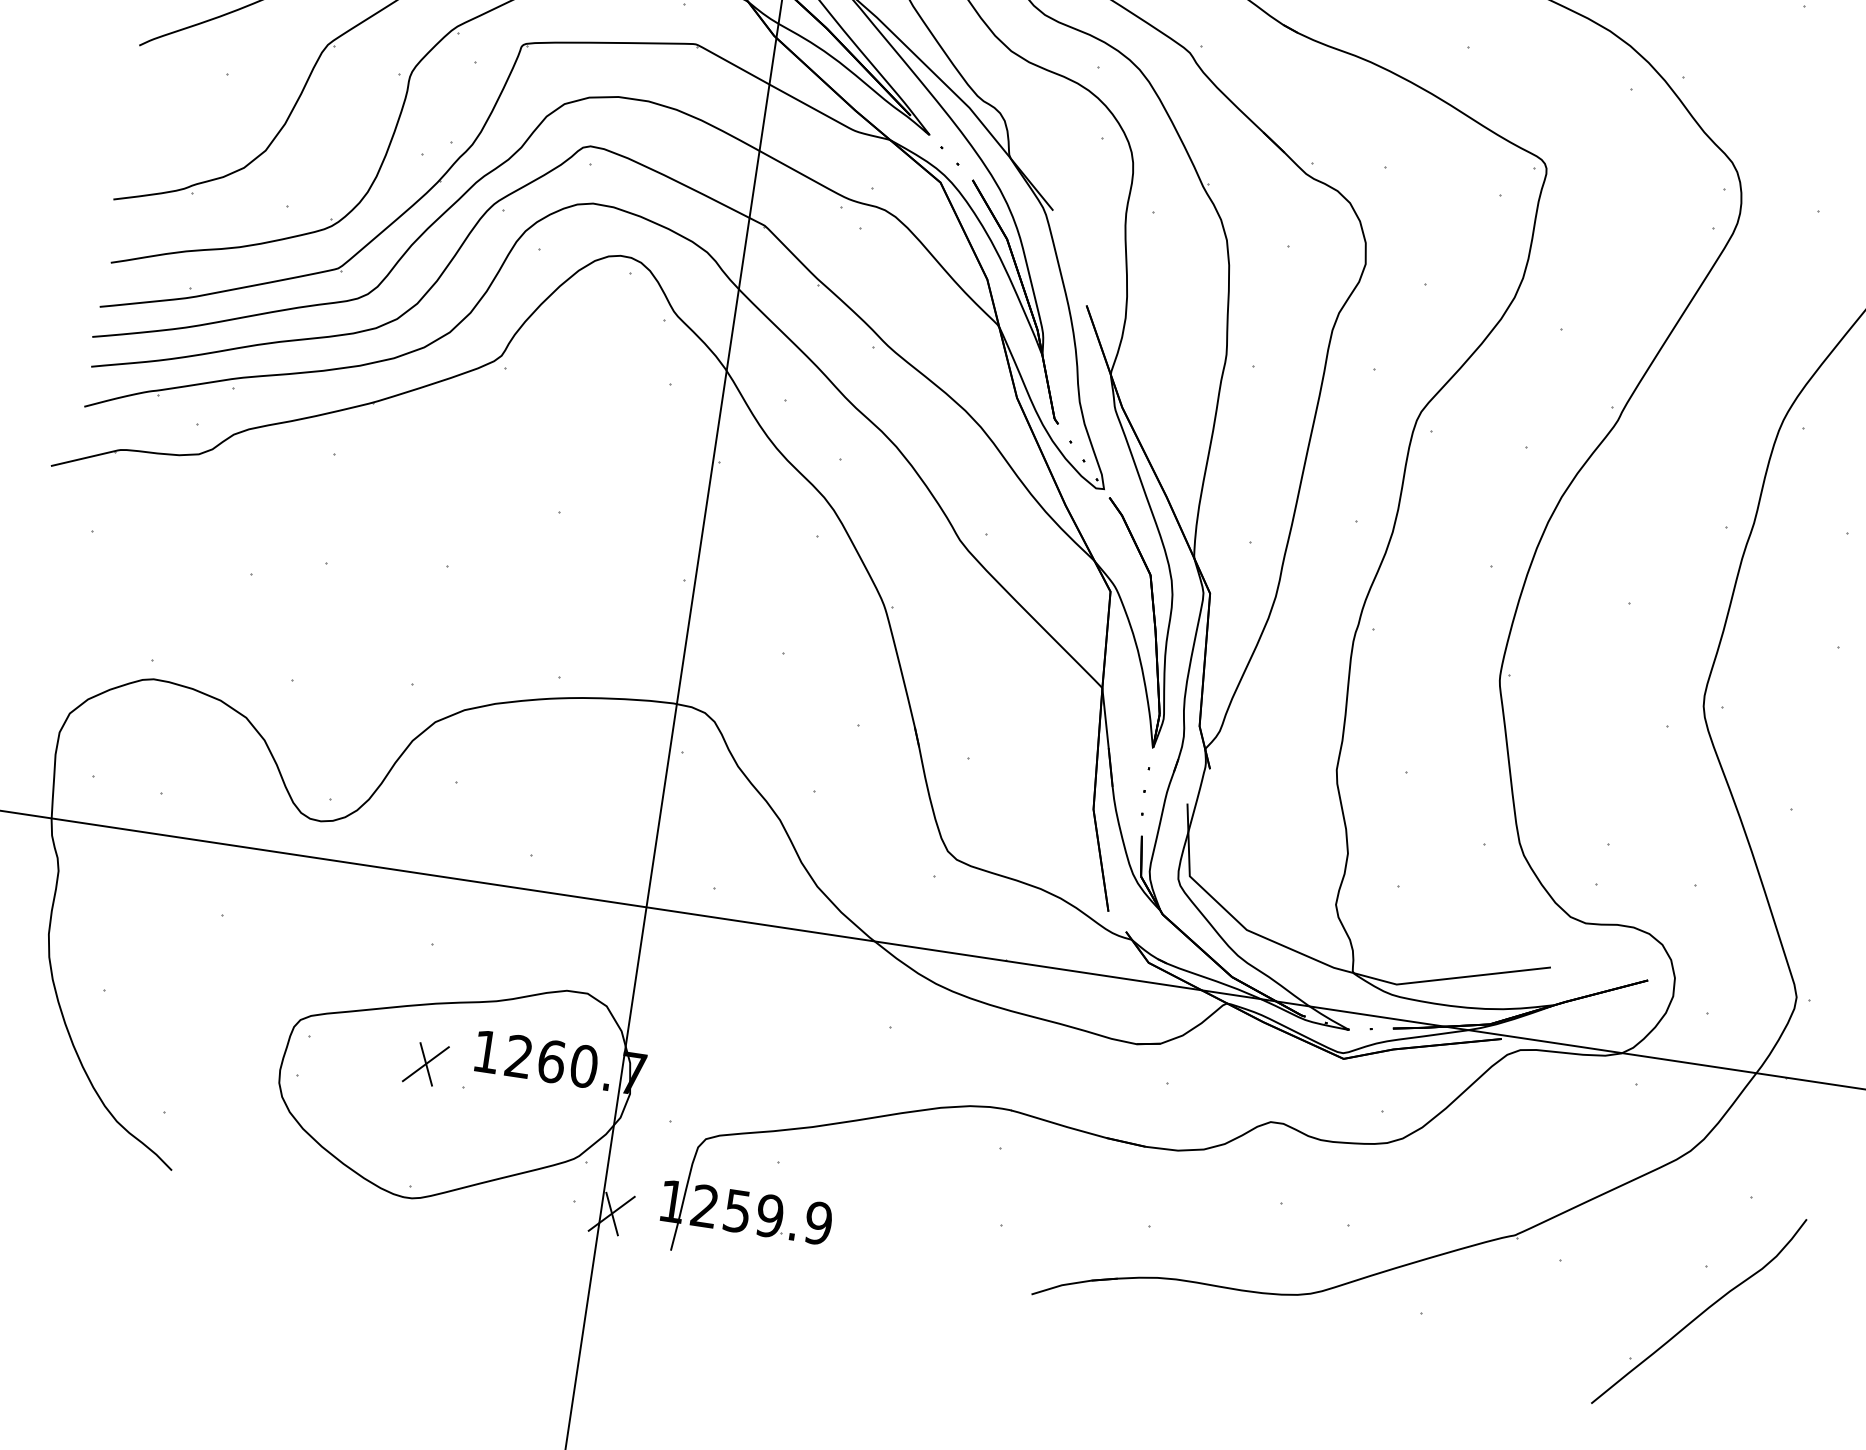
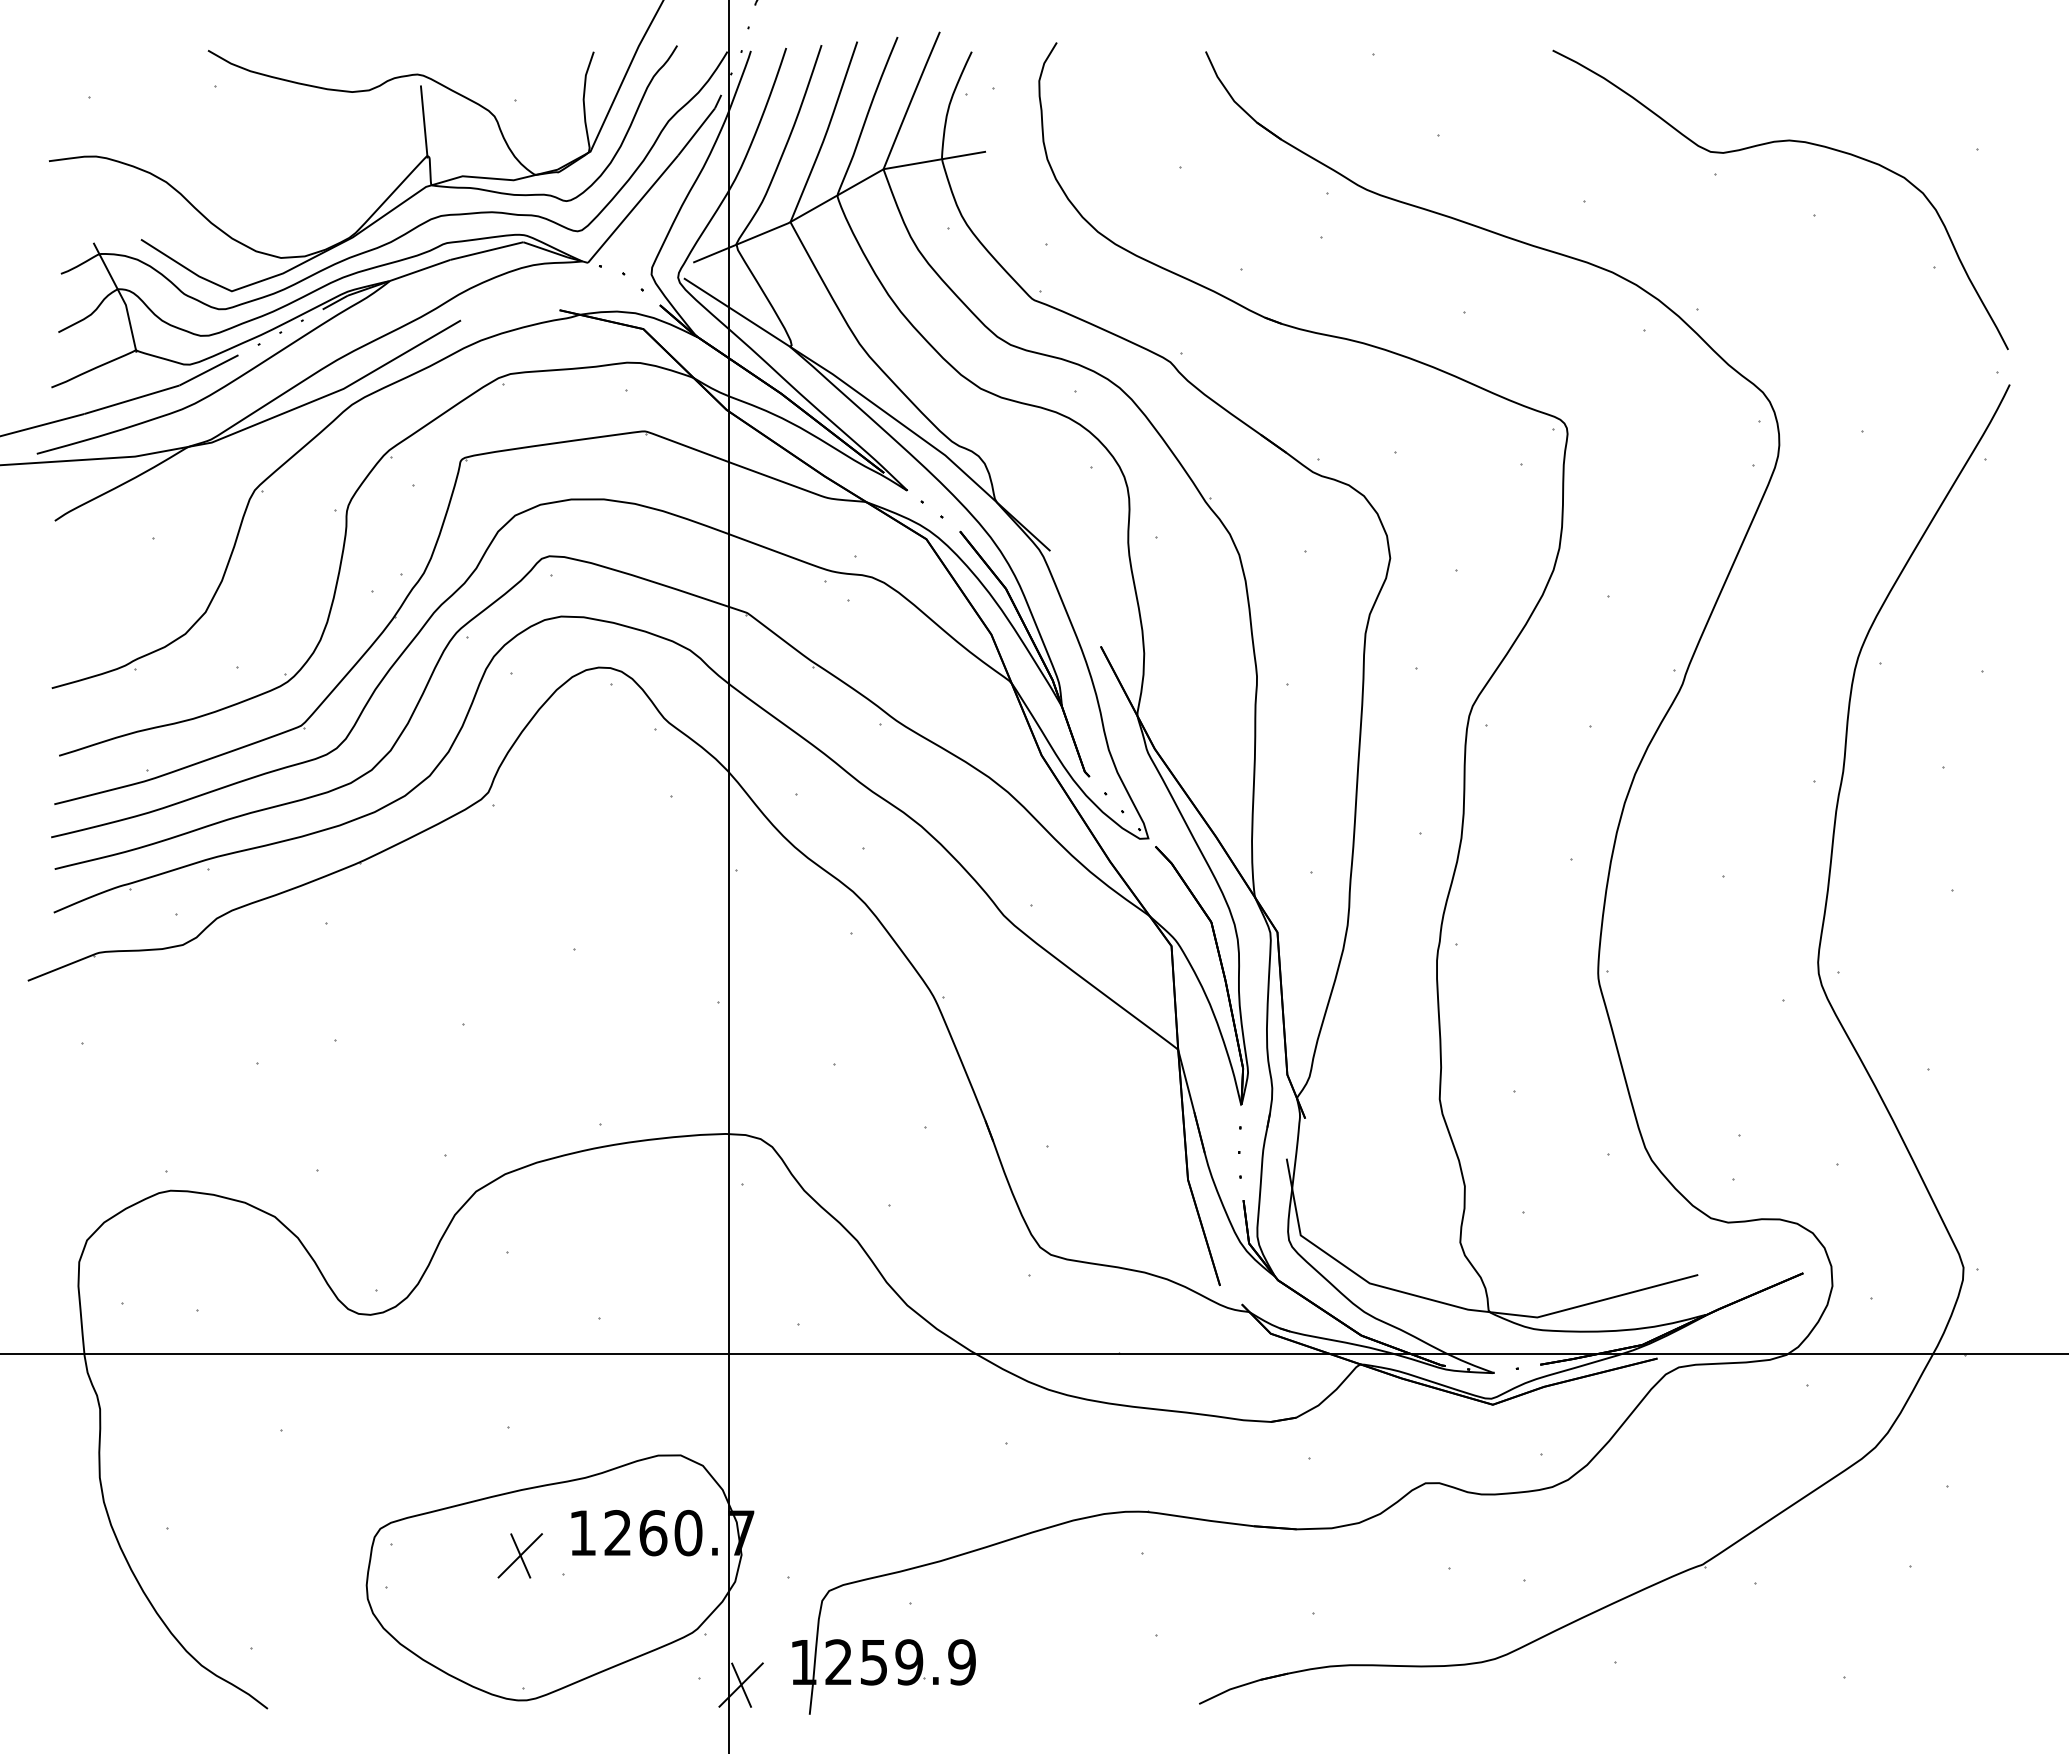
curve: (1700, 1313) -> (1911, 1618), removed

